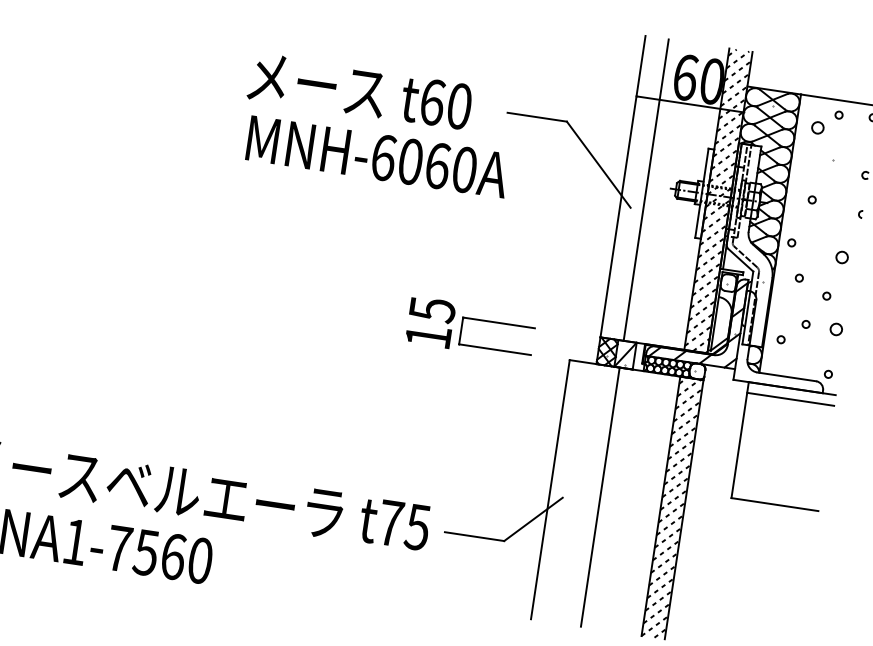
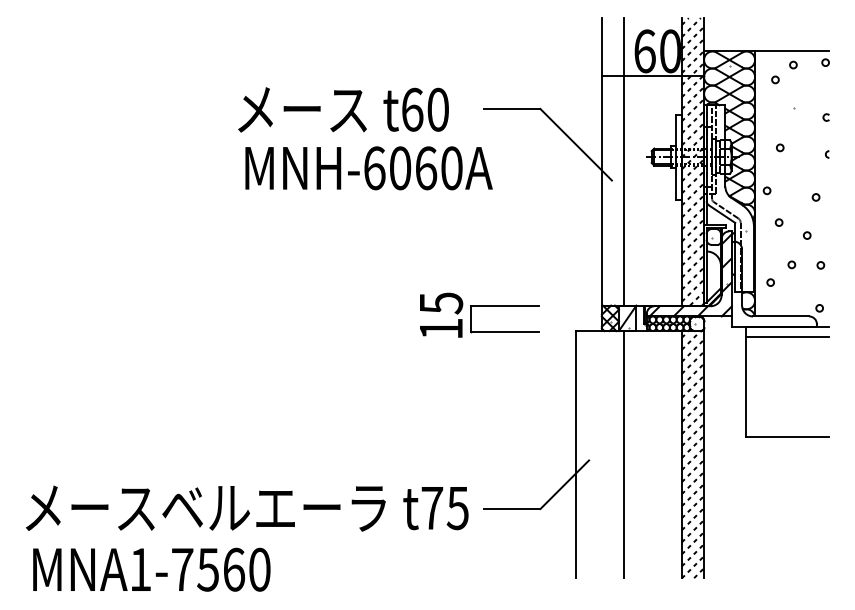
circle: (817, 127) -> (775, 79), size x0.62
circle: (841, 257) -> (815, 197), size x0.62
circle: (836, 329) -> (820, 265), size x0.62

